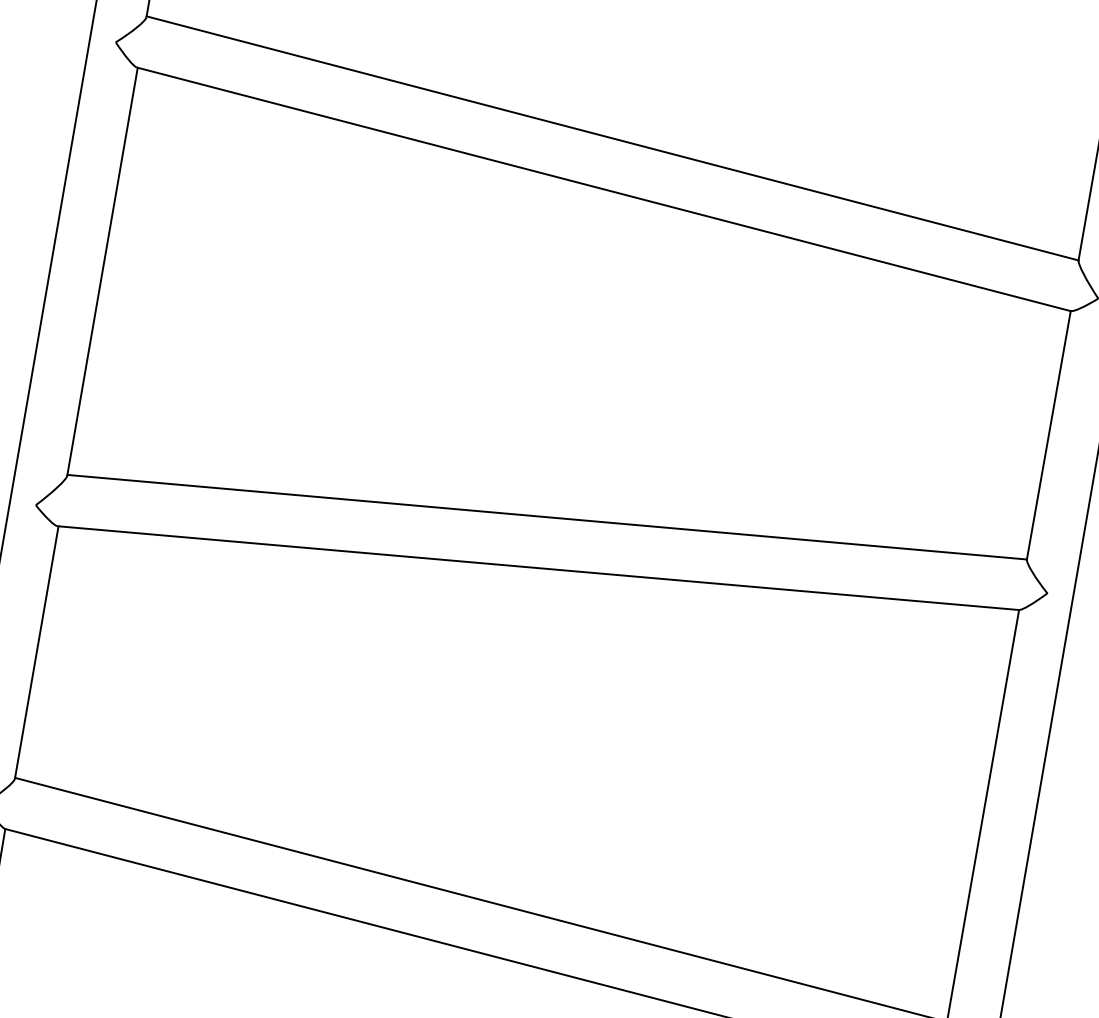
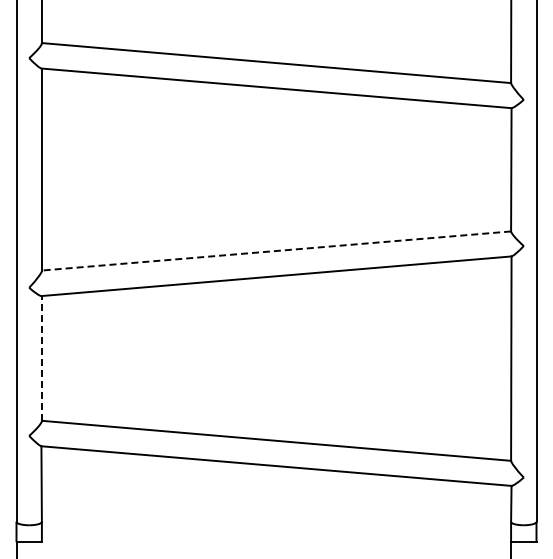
line: (546, 518) -> (276, 251), solid -> dashed
line: (36, 650) -> (41, 357), solid -> dashed

